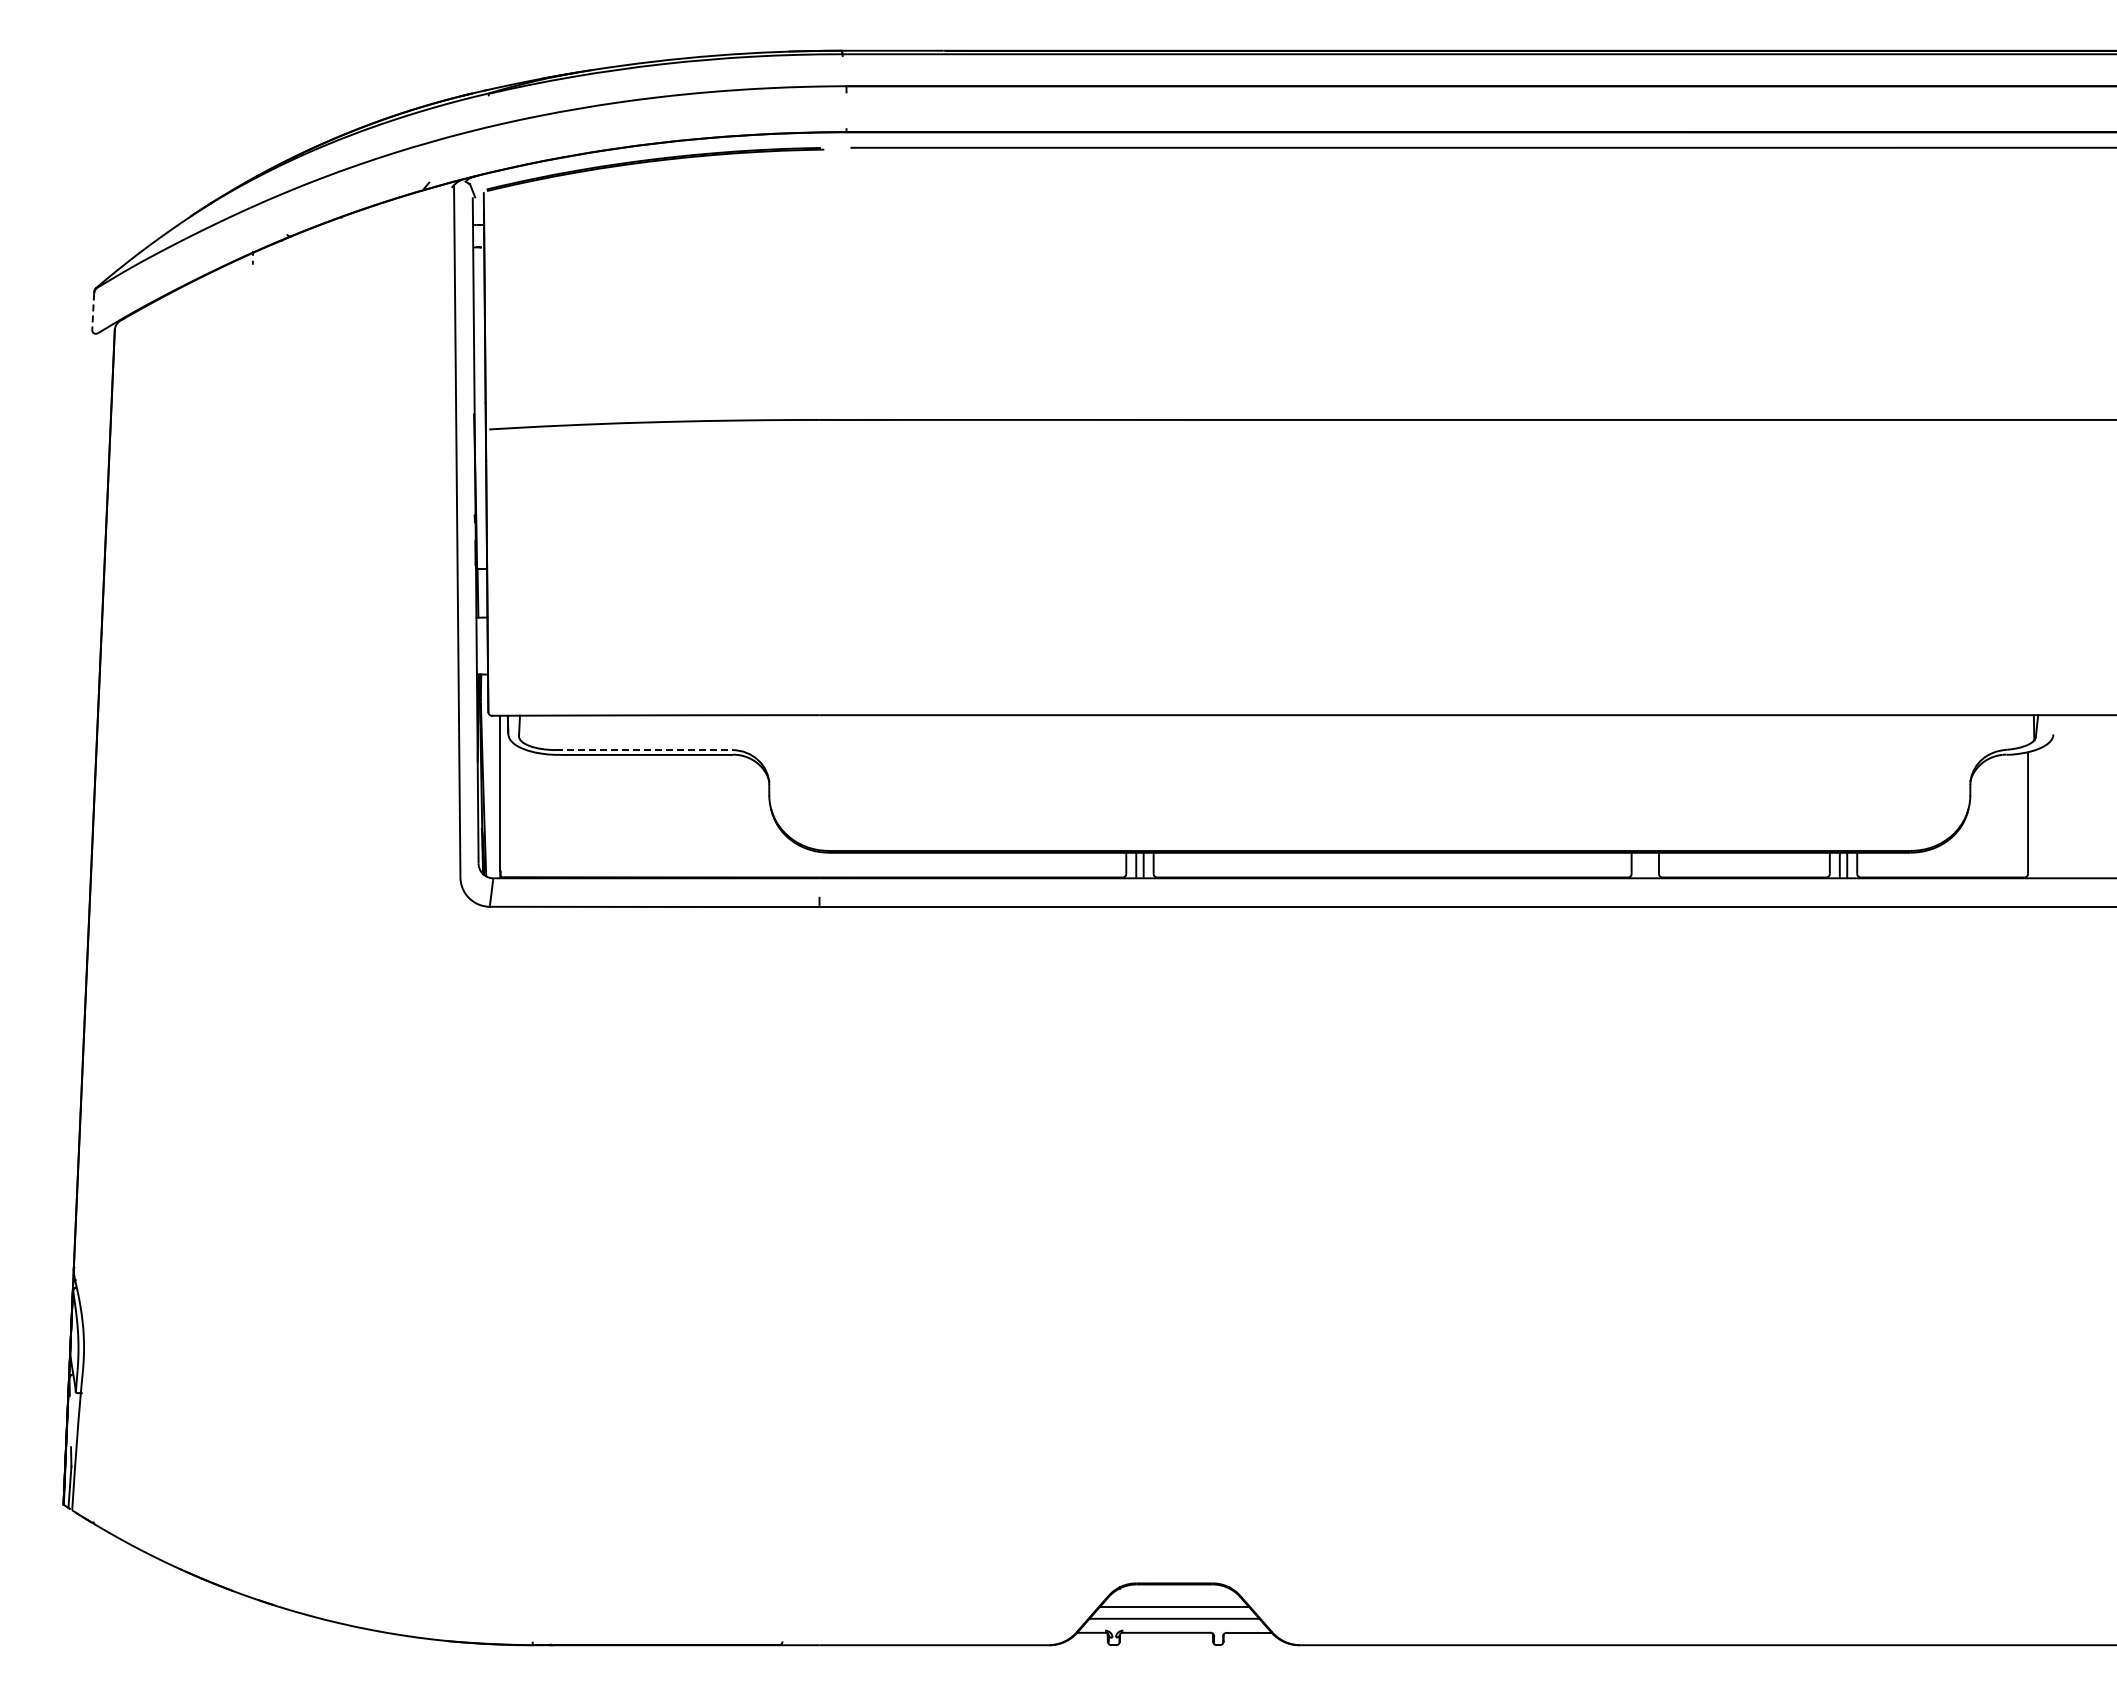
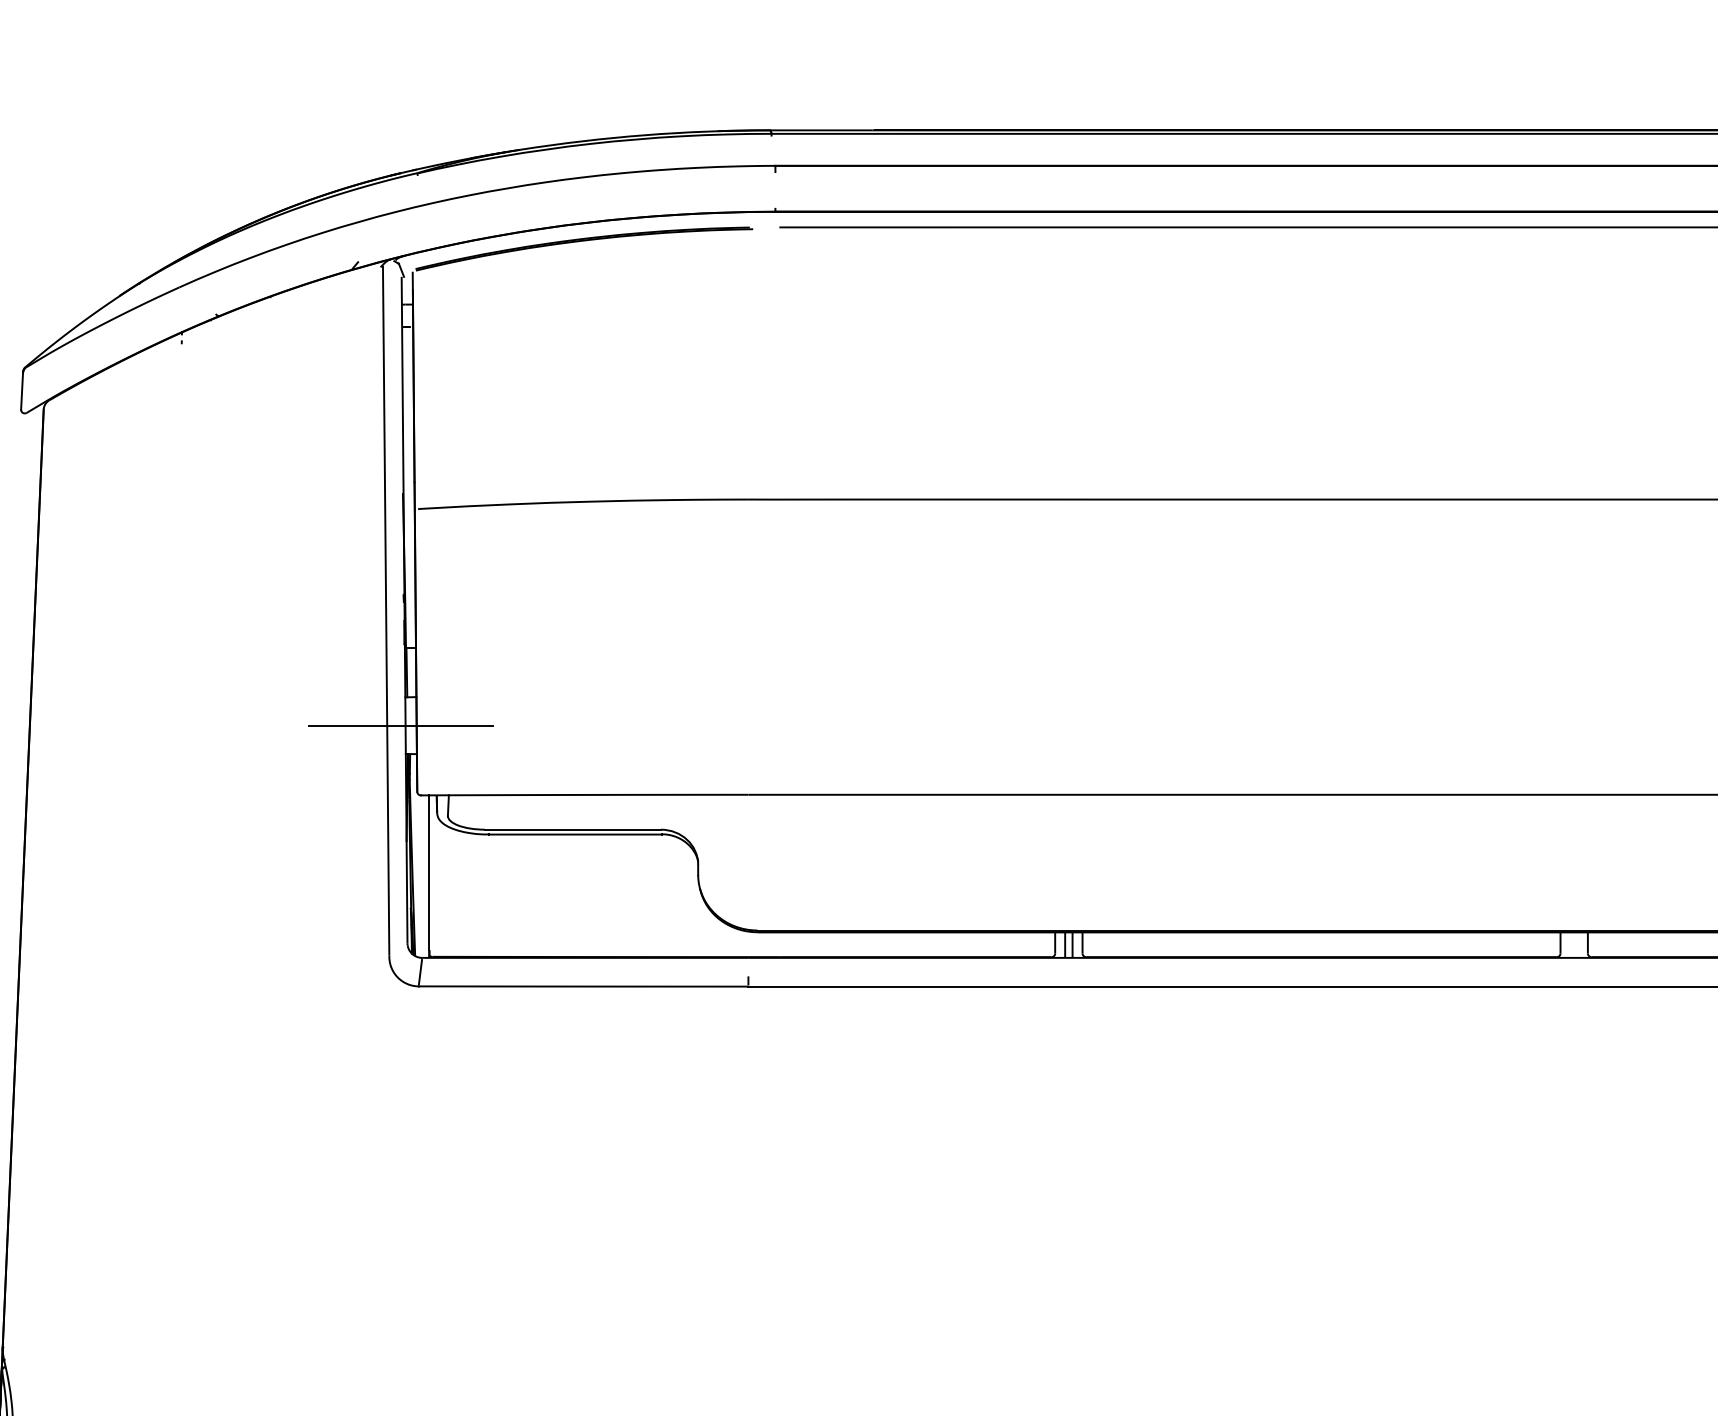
line: (93, 312) -> (22, 392), dashed -> solid
line: (471, 646) -> (400, 726), added
line: (644, 750) -> (573, 830), dashed -> solid

